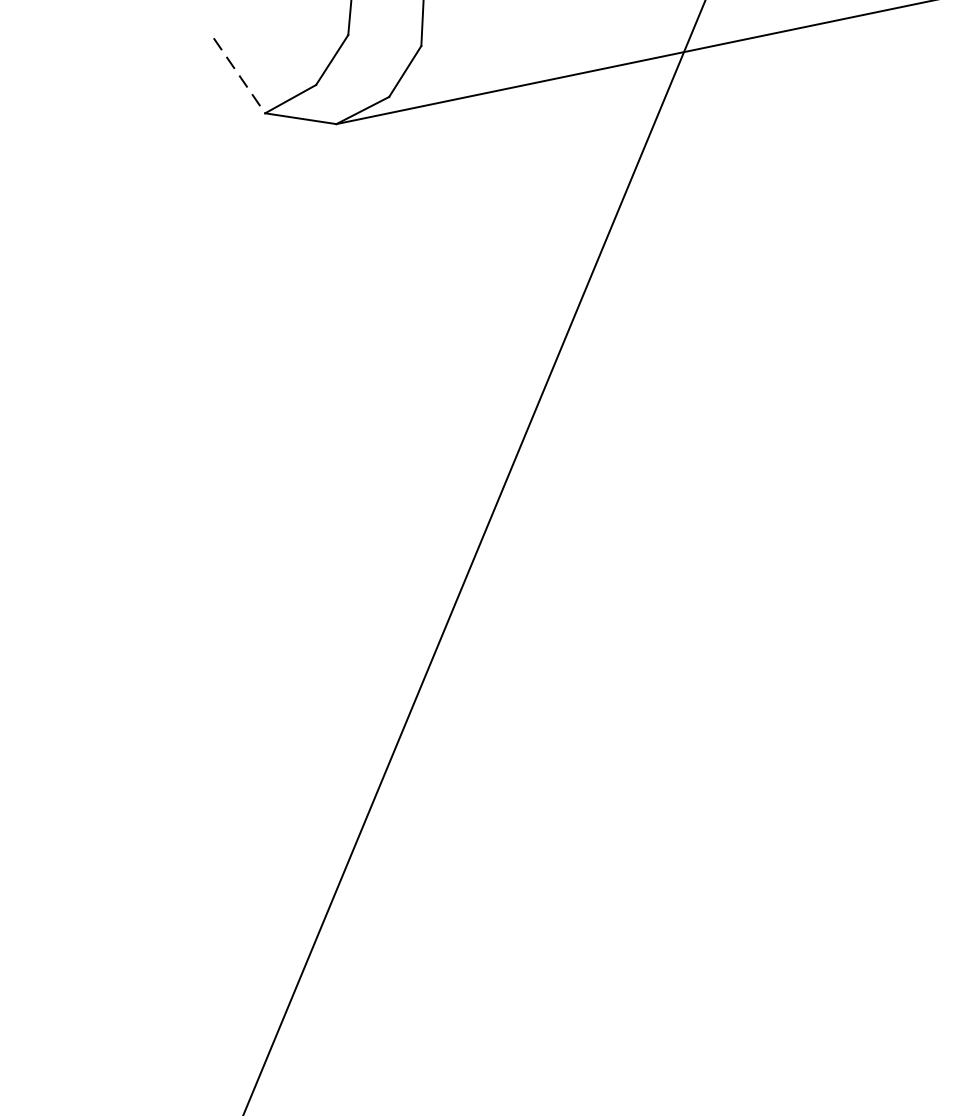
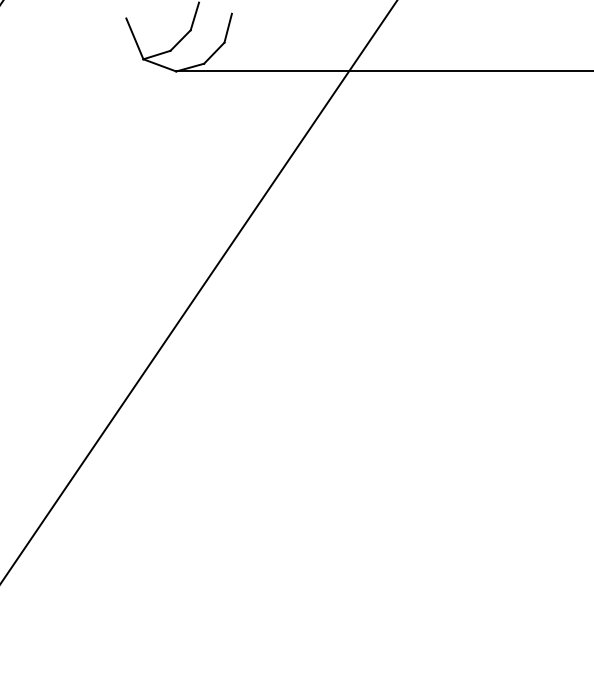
line: (240, 76) -> (135, 39), dashed -> solid

